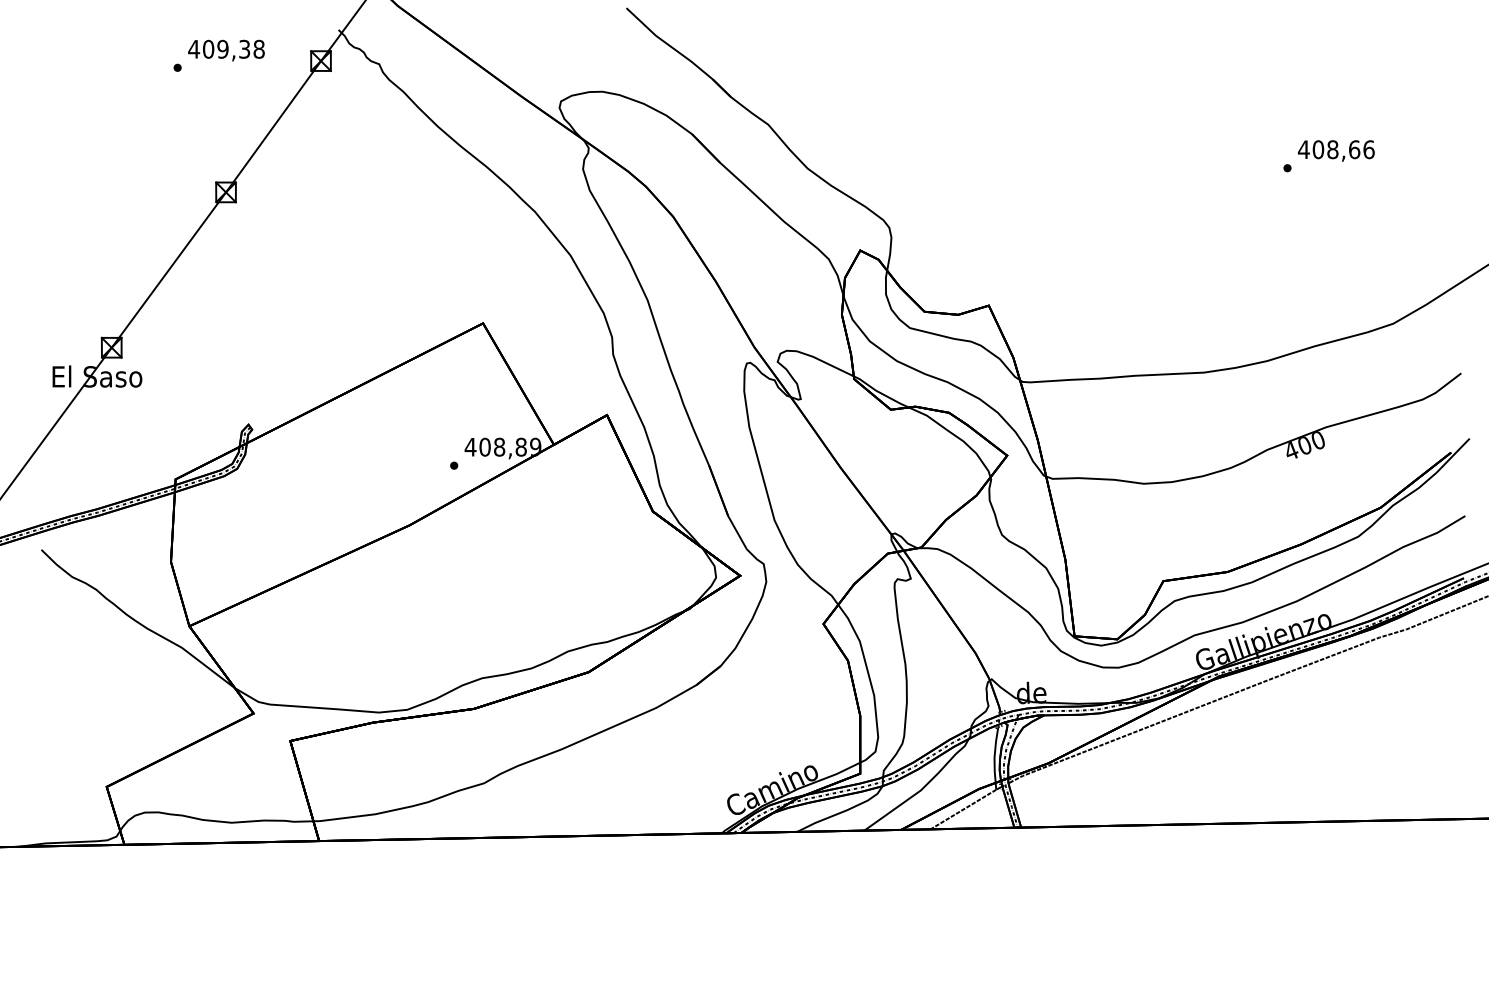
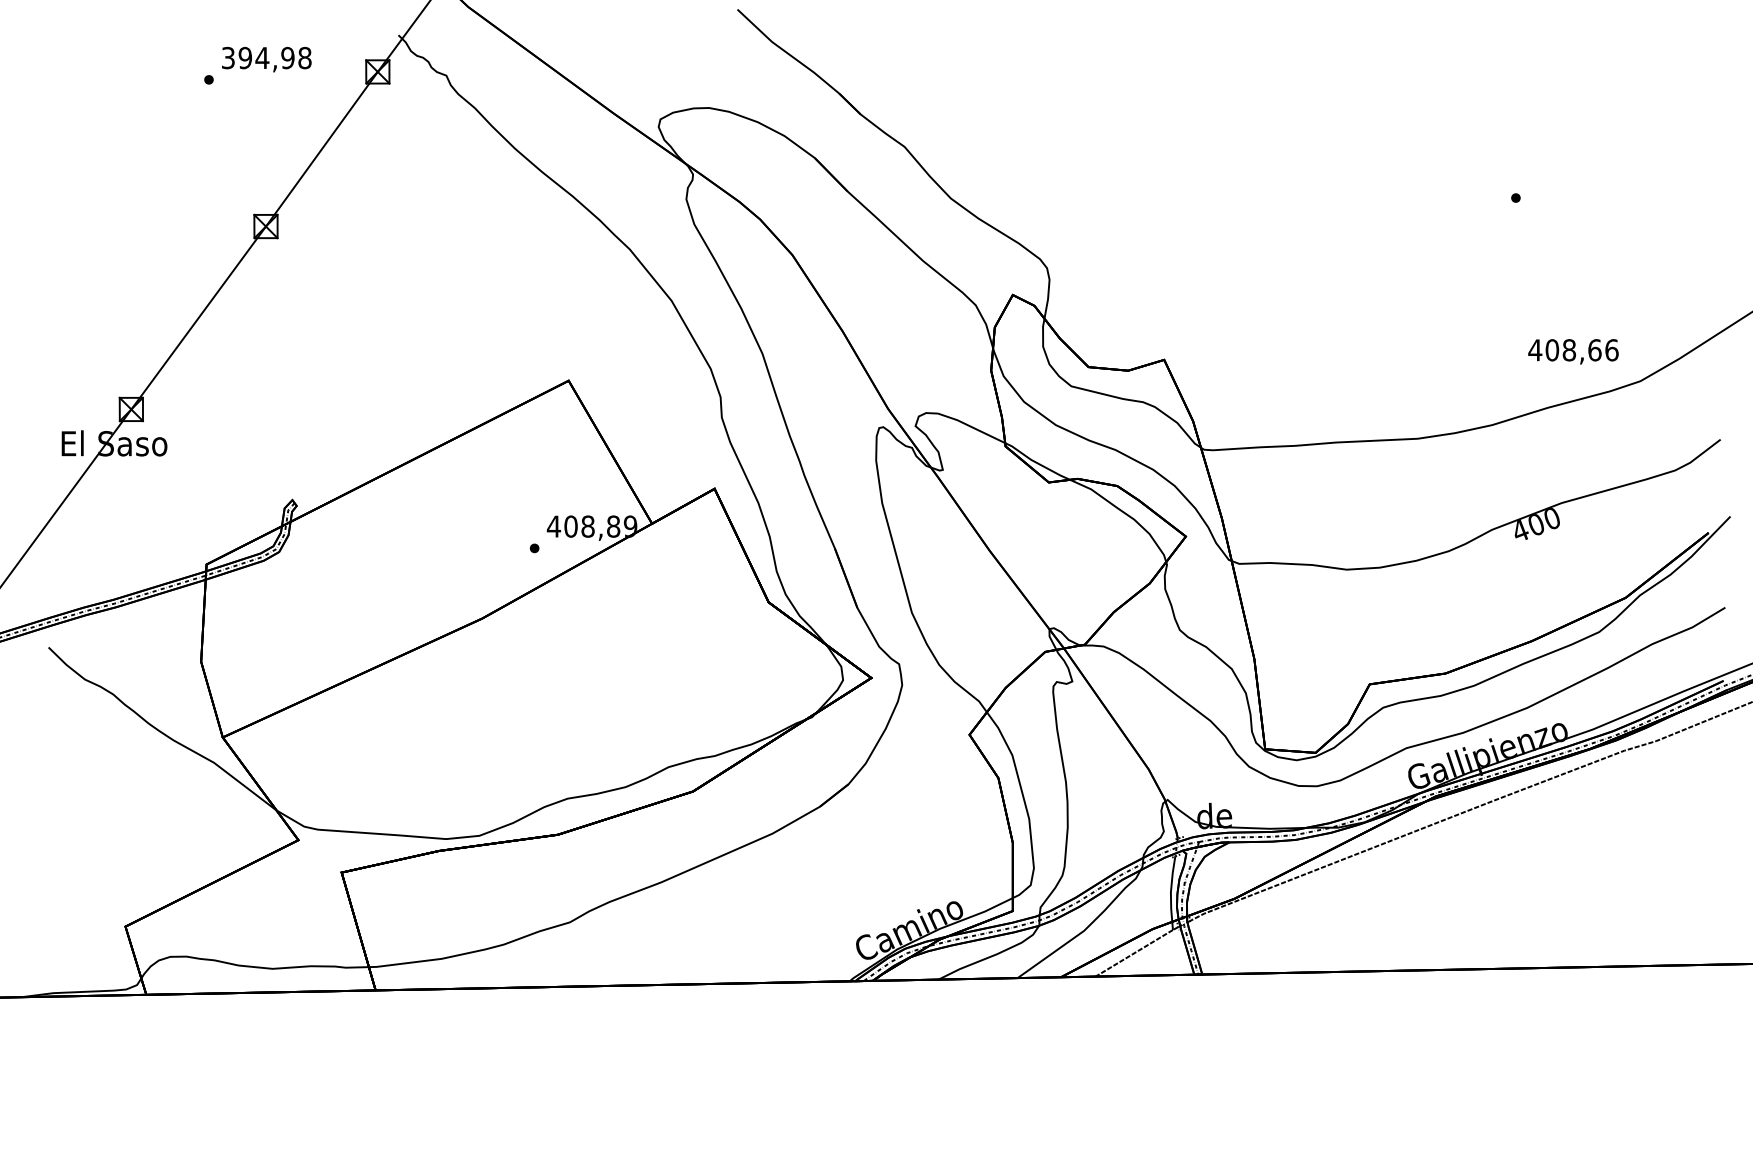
text: (218, 48) -> (257, 57), 409,38 -> 394,98
text: (1336, 150) -> (1573, 351), moved

